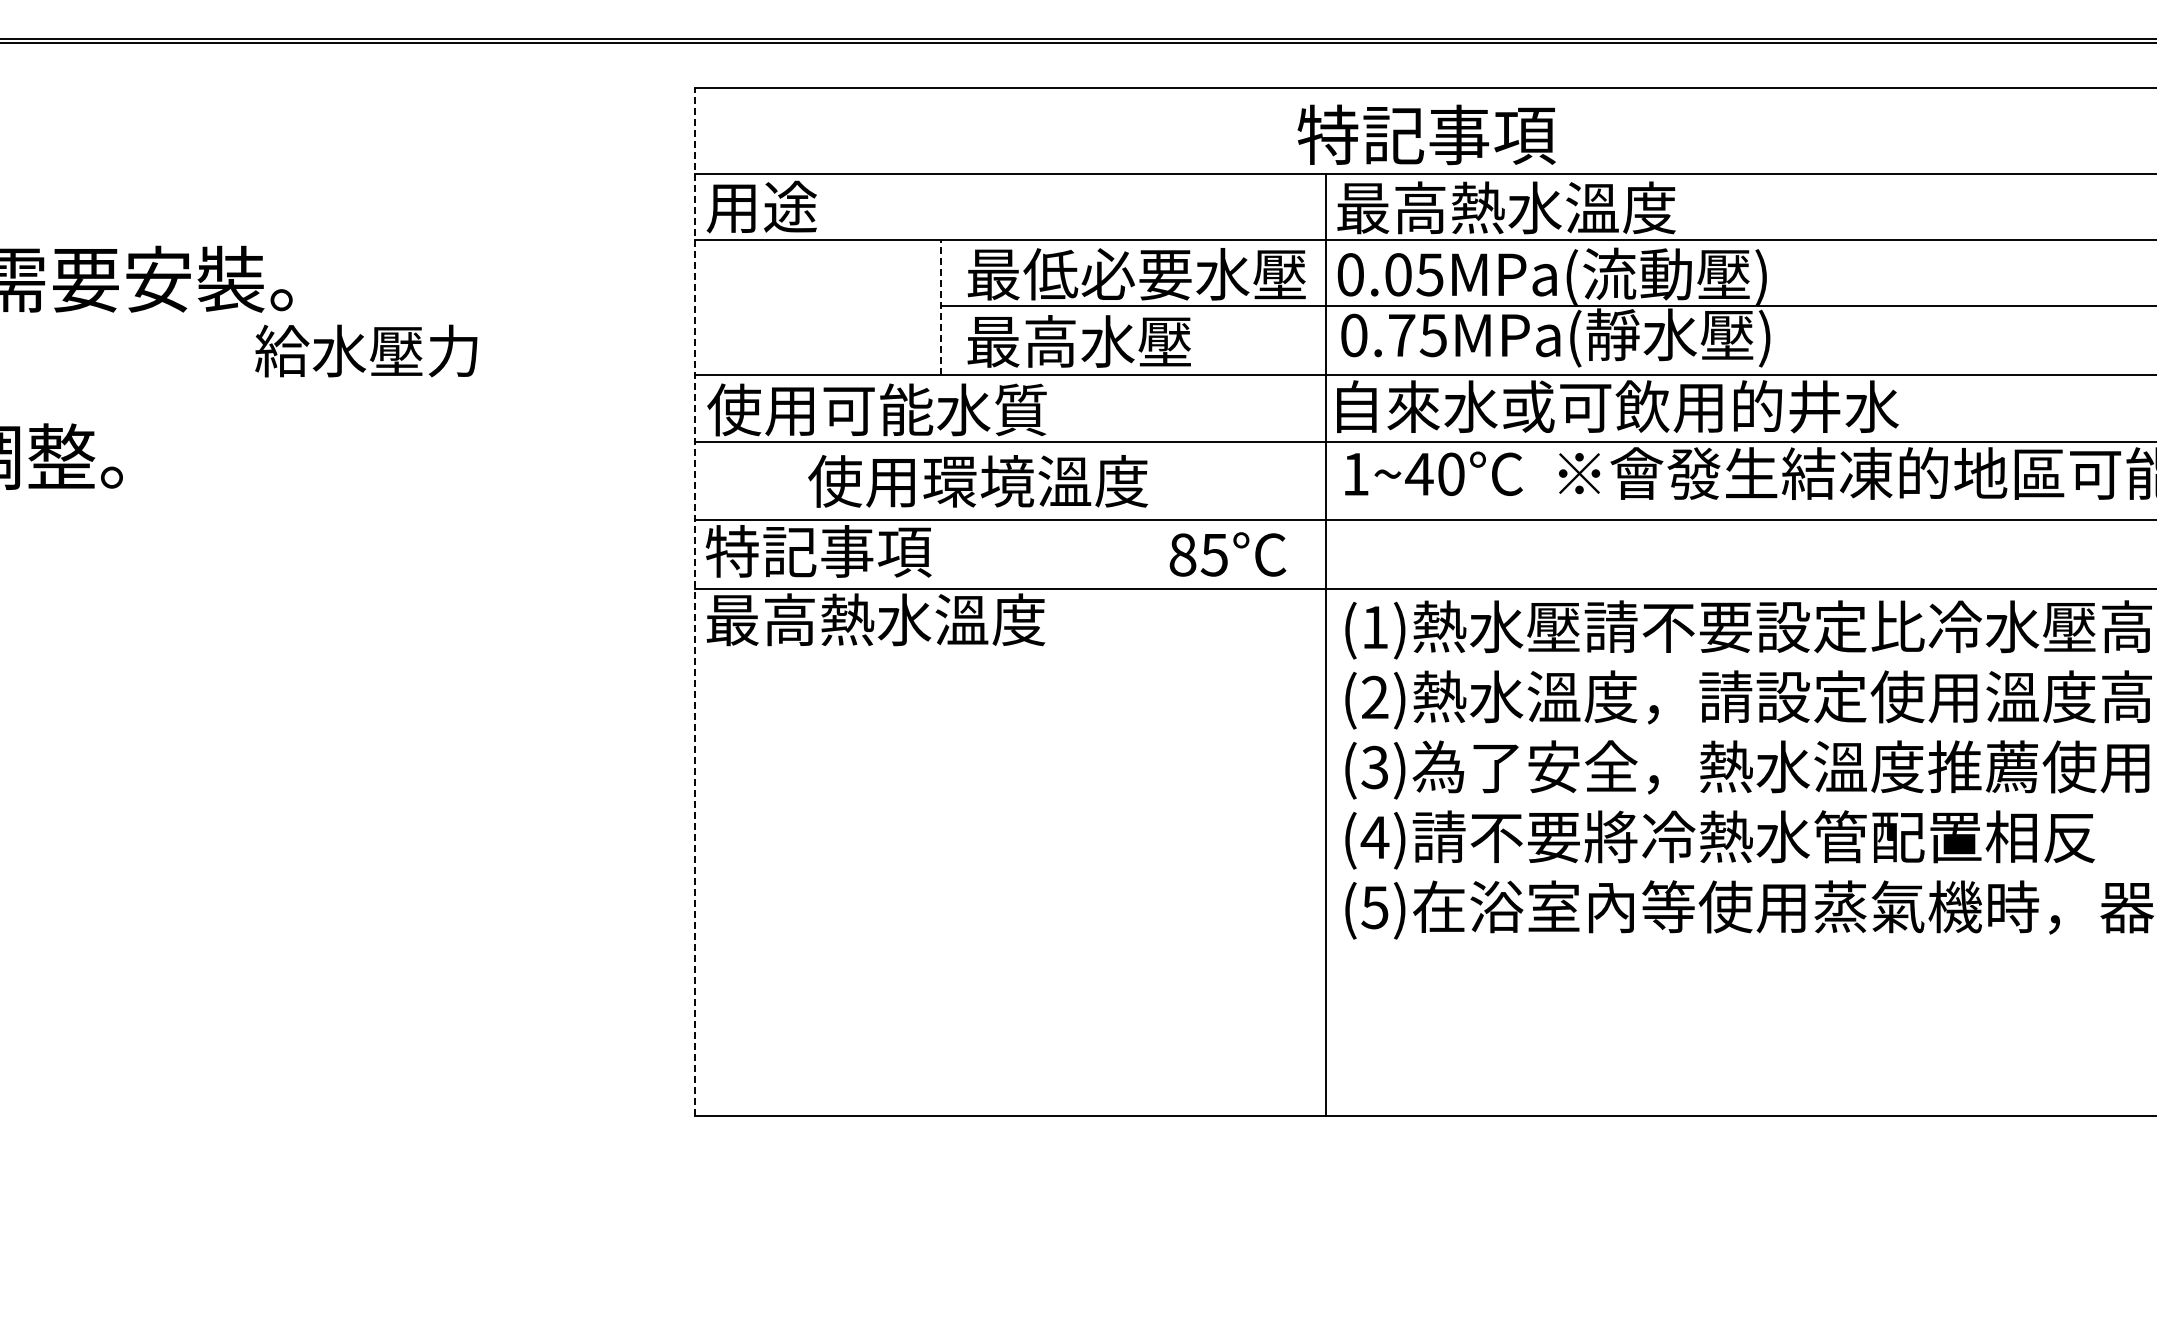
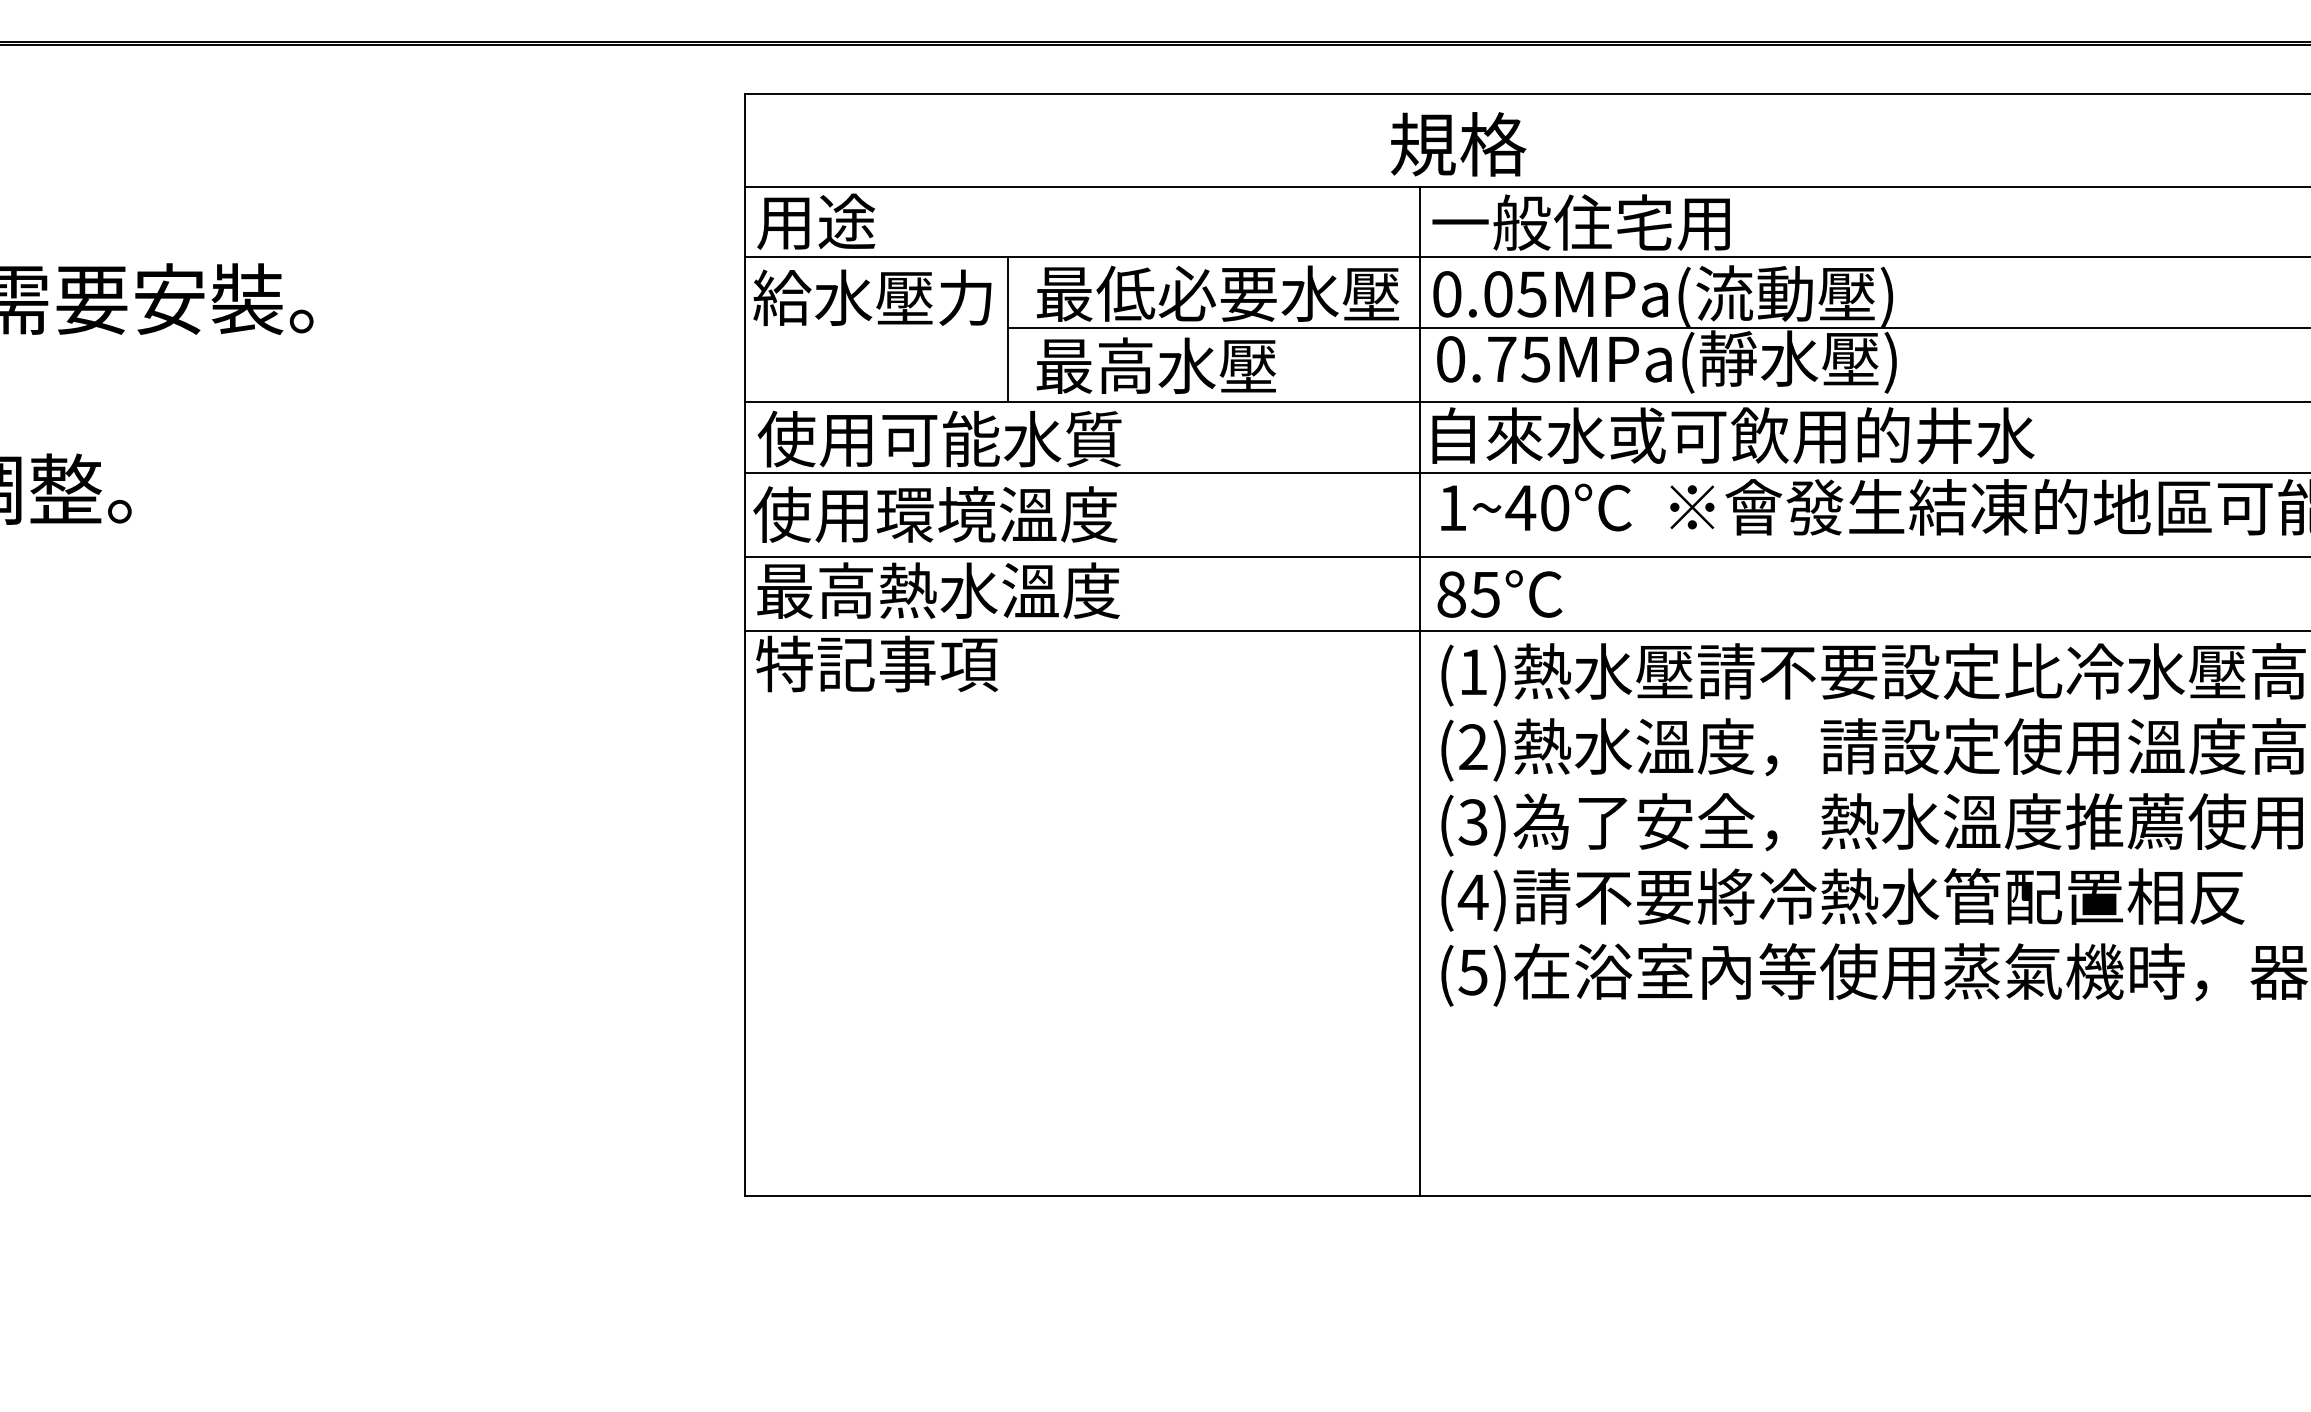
text: (1426, 134) -> (1528, 143), 特記事項 -> 規格
text: (1506, 207) -> (1614, 222), 最高熱水溫度 -> 一般住宅用
line: (941, 307) -> (1008, 329), dashed -> solid
text: (366, 350) -> (872, 297), moved
text: (978, 481) -> (935, 514), moved
text: (875, 551) -> (937, 590), 特記事項 -> 最高熱水溫度
text: (1227, 554) -> (1499, 594), moved
line: (695, 601) -> (745, 644), dashed -> solid
text: (875, 619) -> (937, 663), 最高熱水溫度 -> 特記事項

